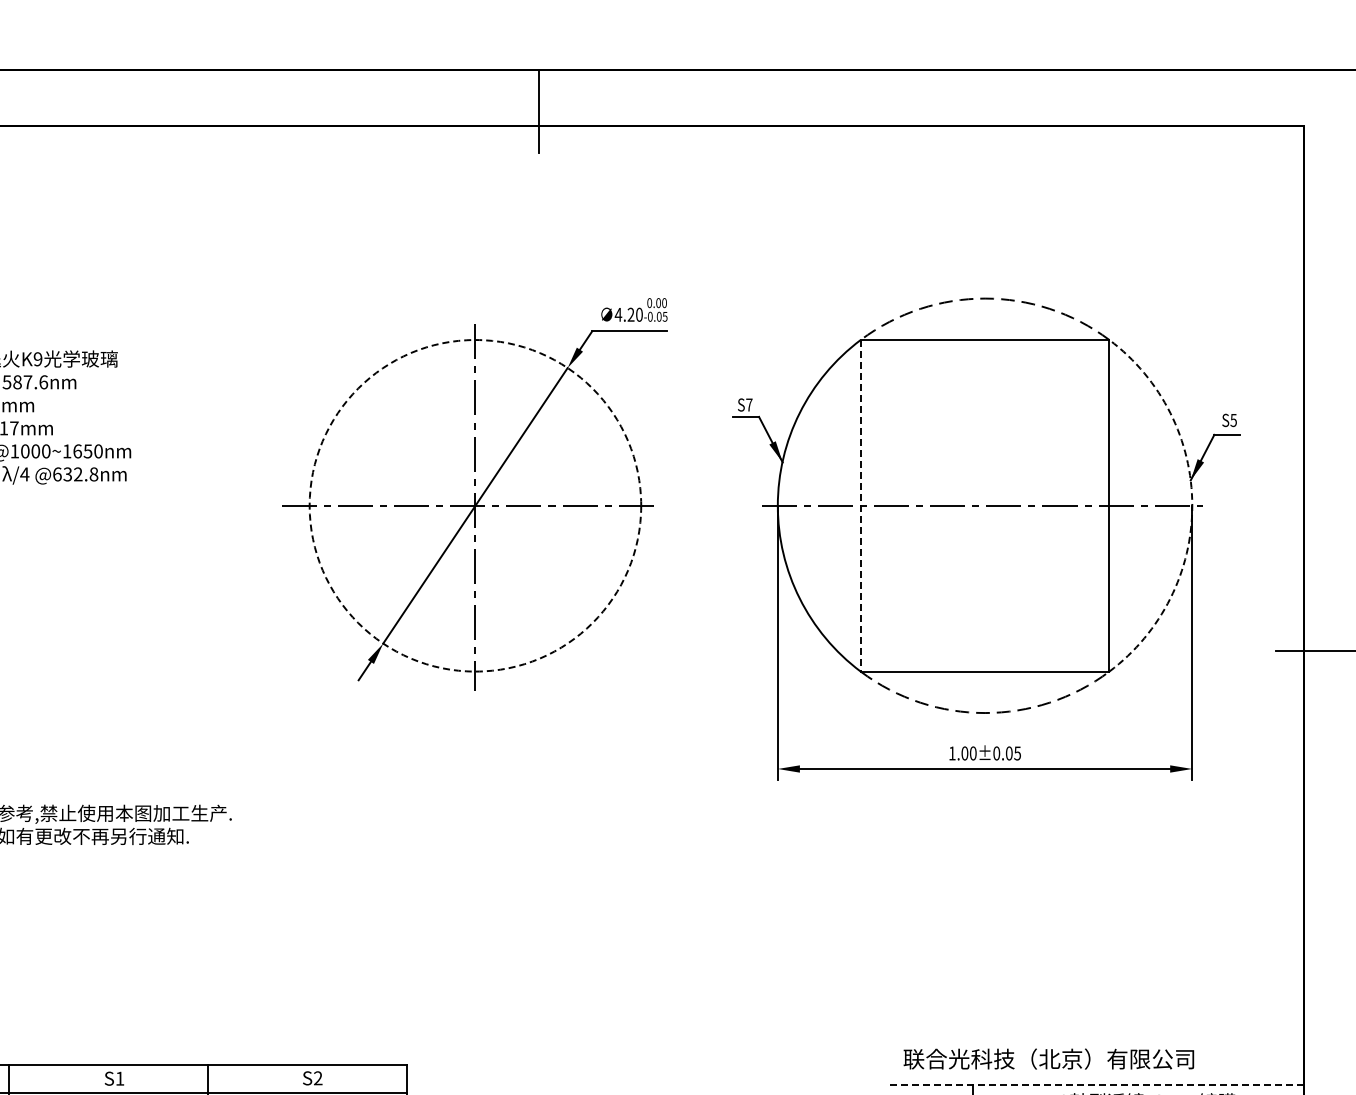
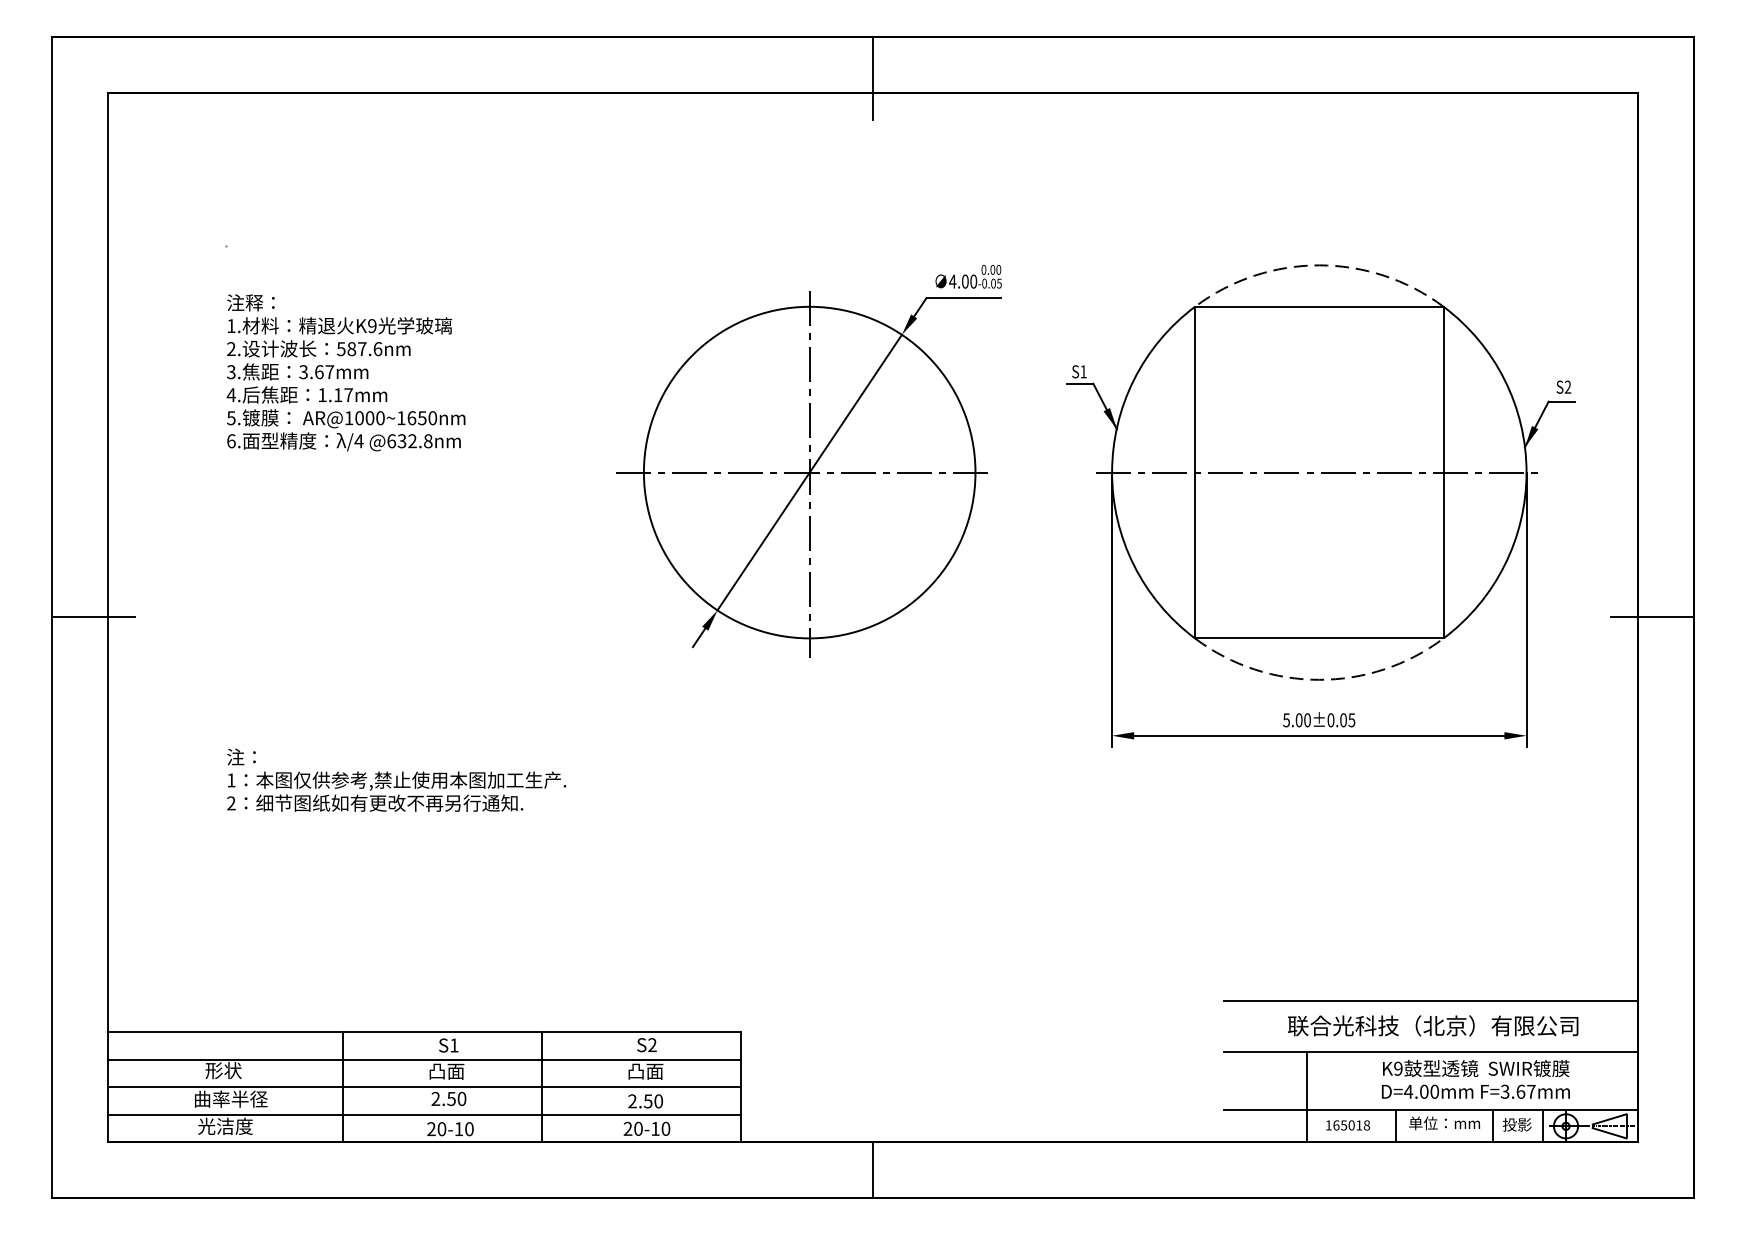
text: (631, 314) -> (965, 281), 4.20 -> 4.00
text: (749, 404) -> (1083, 371), S7 -> S1
text: (1233, 419) -> (1567, 386), S5 -> S2
circle: (475, 505) -> (809, 472), dashed -> solid
line: (860, 505) -> (1194, 472), dashed -> solid
arc: (1192, 505) -> (1526, 472), dashed -> solid
text: (952, 753) -> (1286, 720), 1.00±0.05 -> 5.00±0.05
line: (1096, 1033) -> (1430, 1000), added
text: (1049, 1058) -> (1433, 1025), moved
line: (1097, 1085) -> (1431, 1052), dashed -> solid

